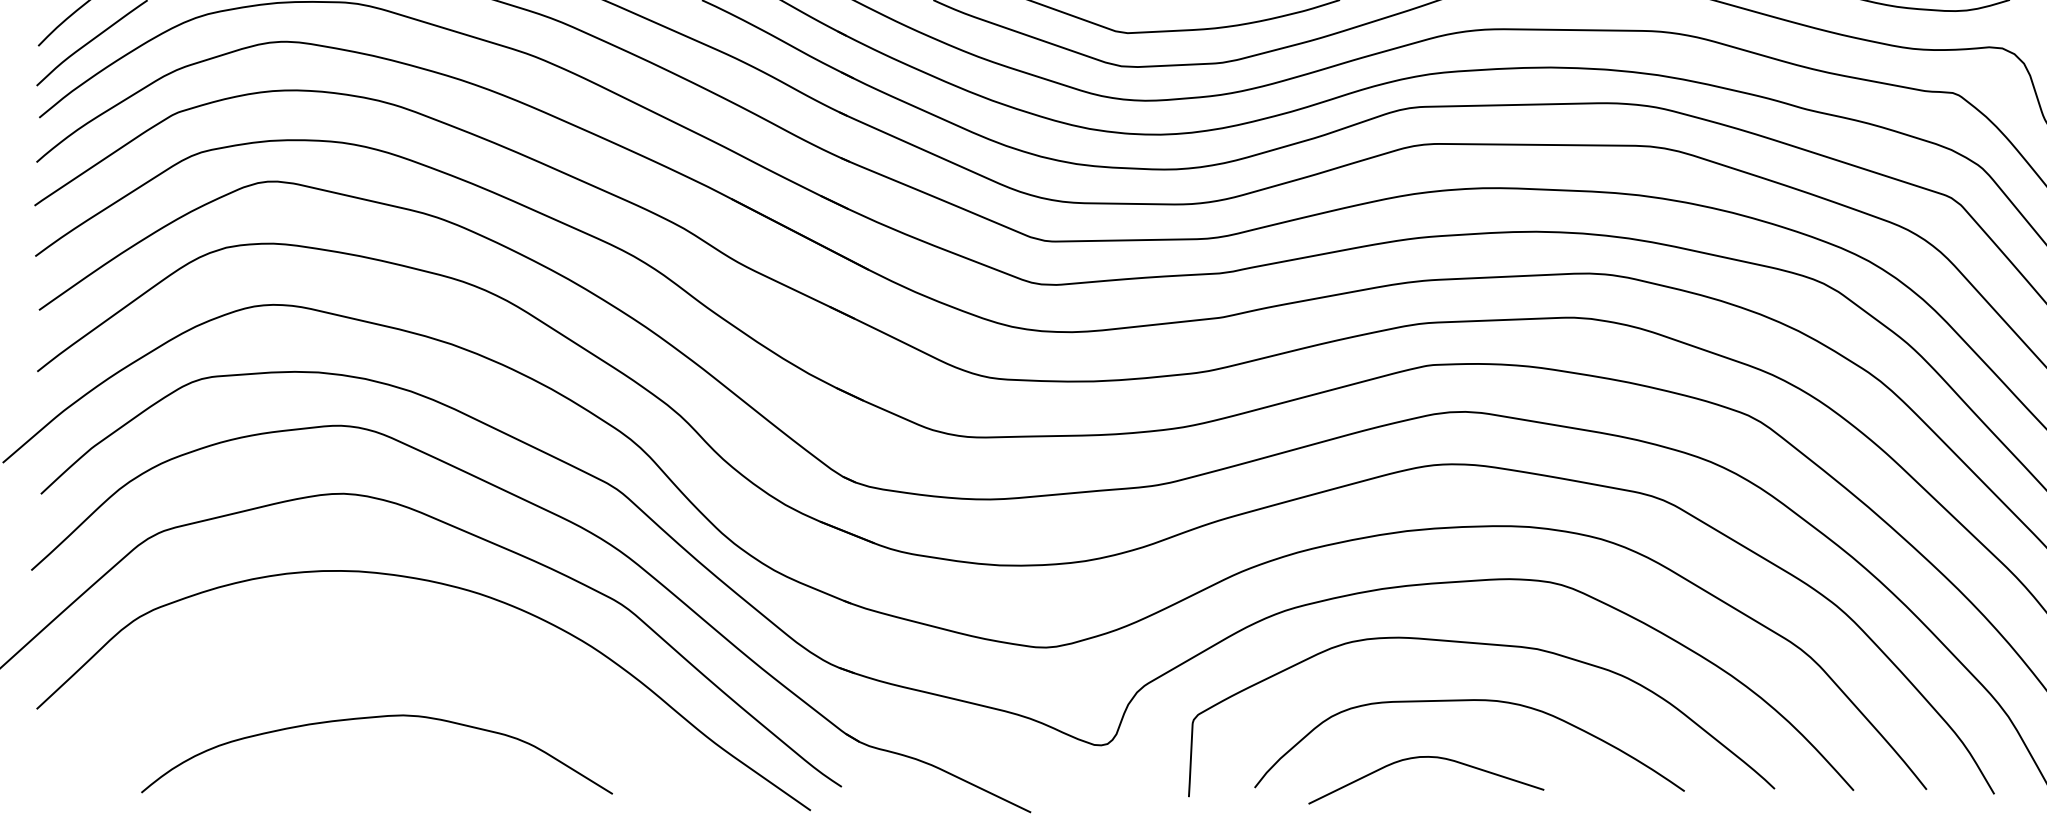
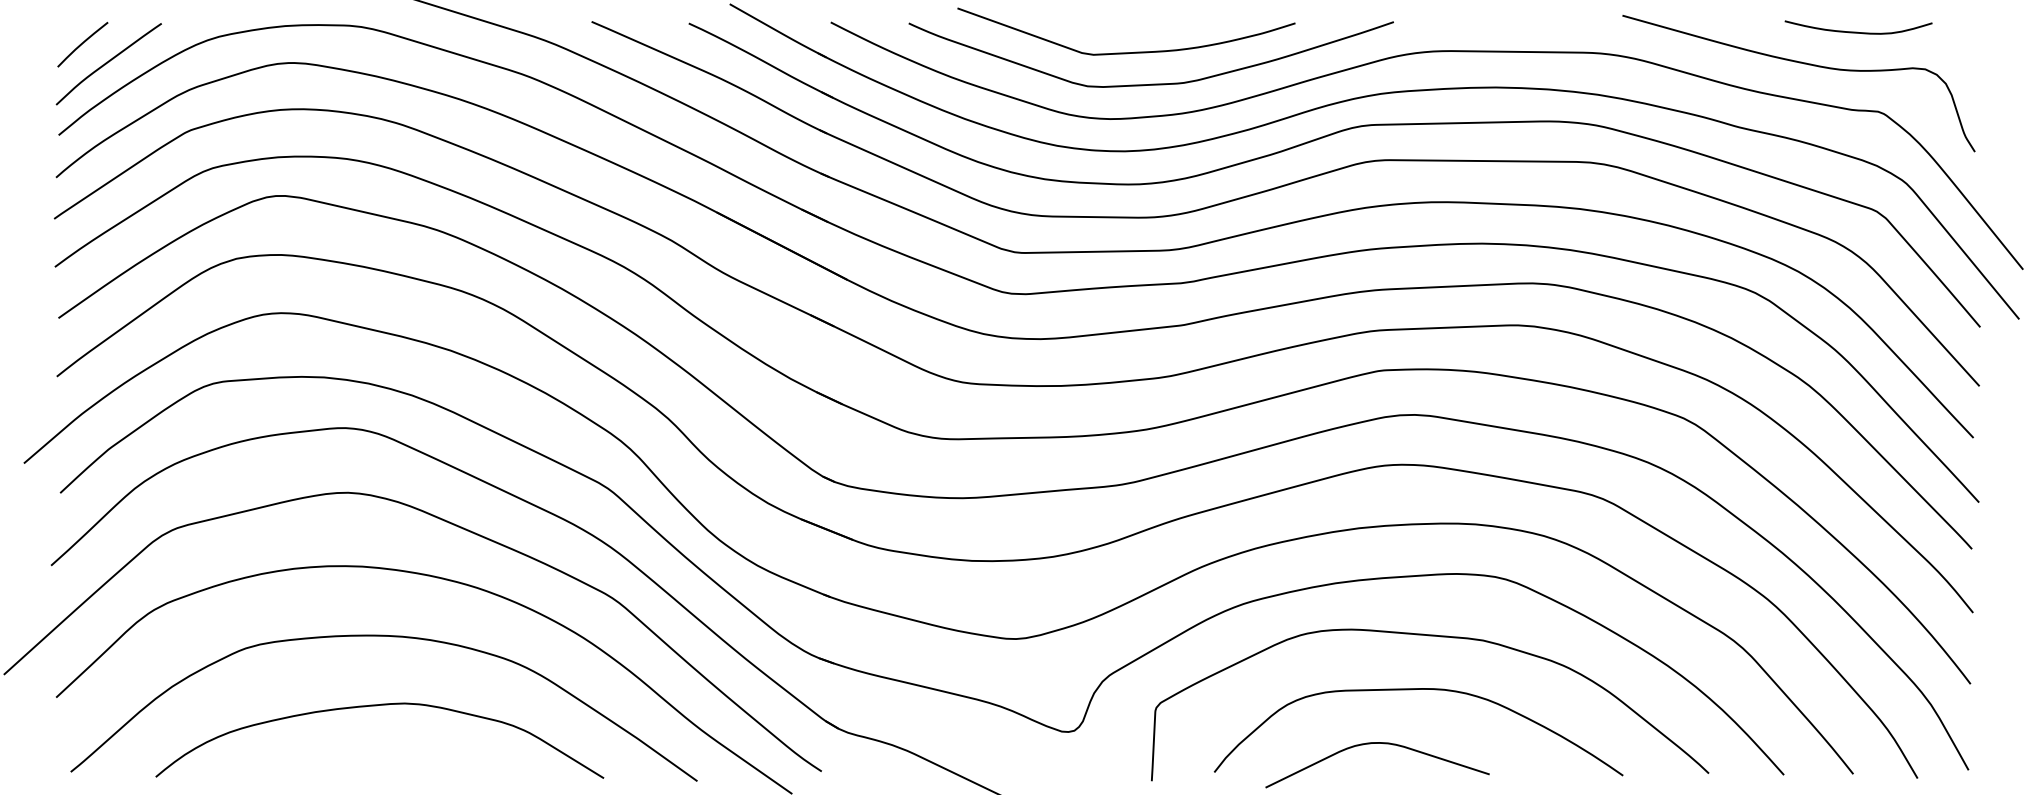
curve: (390, 645) -> (392, 637), added

